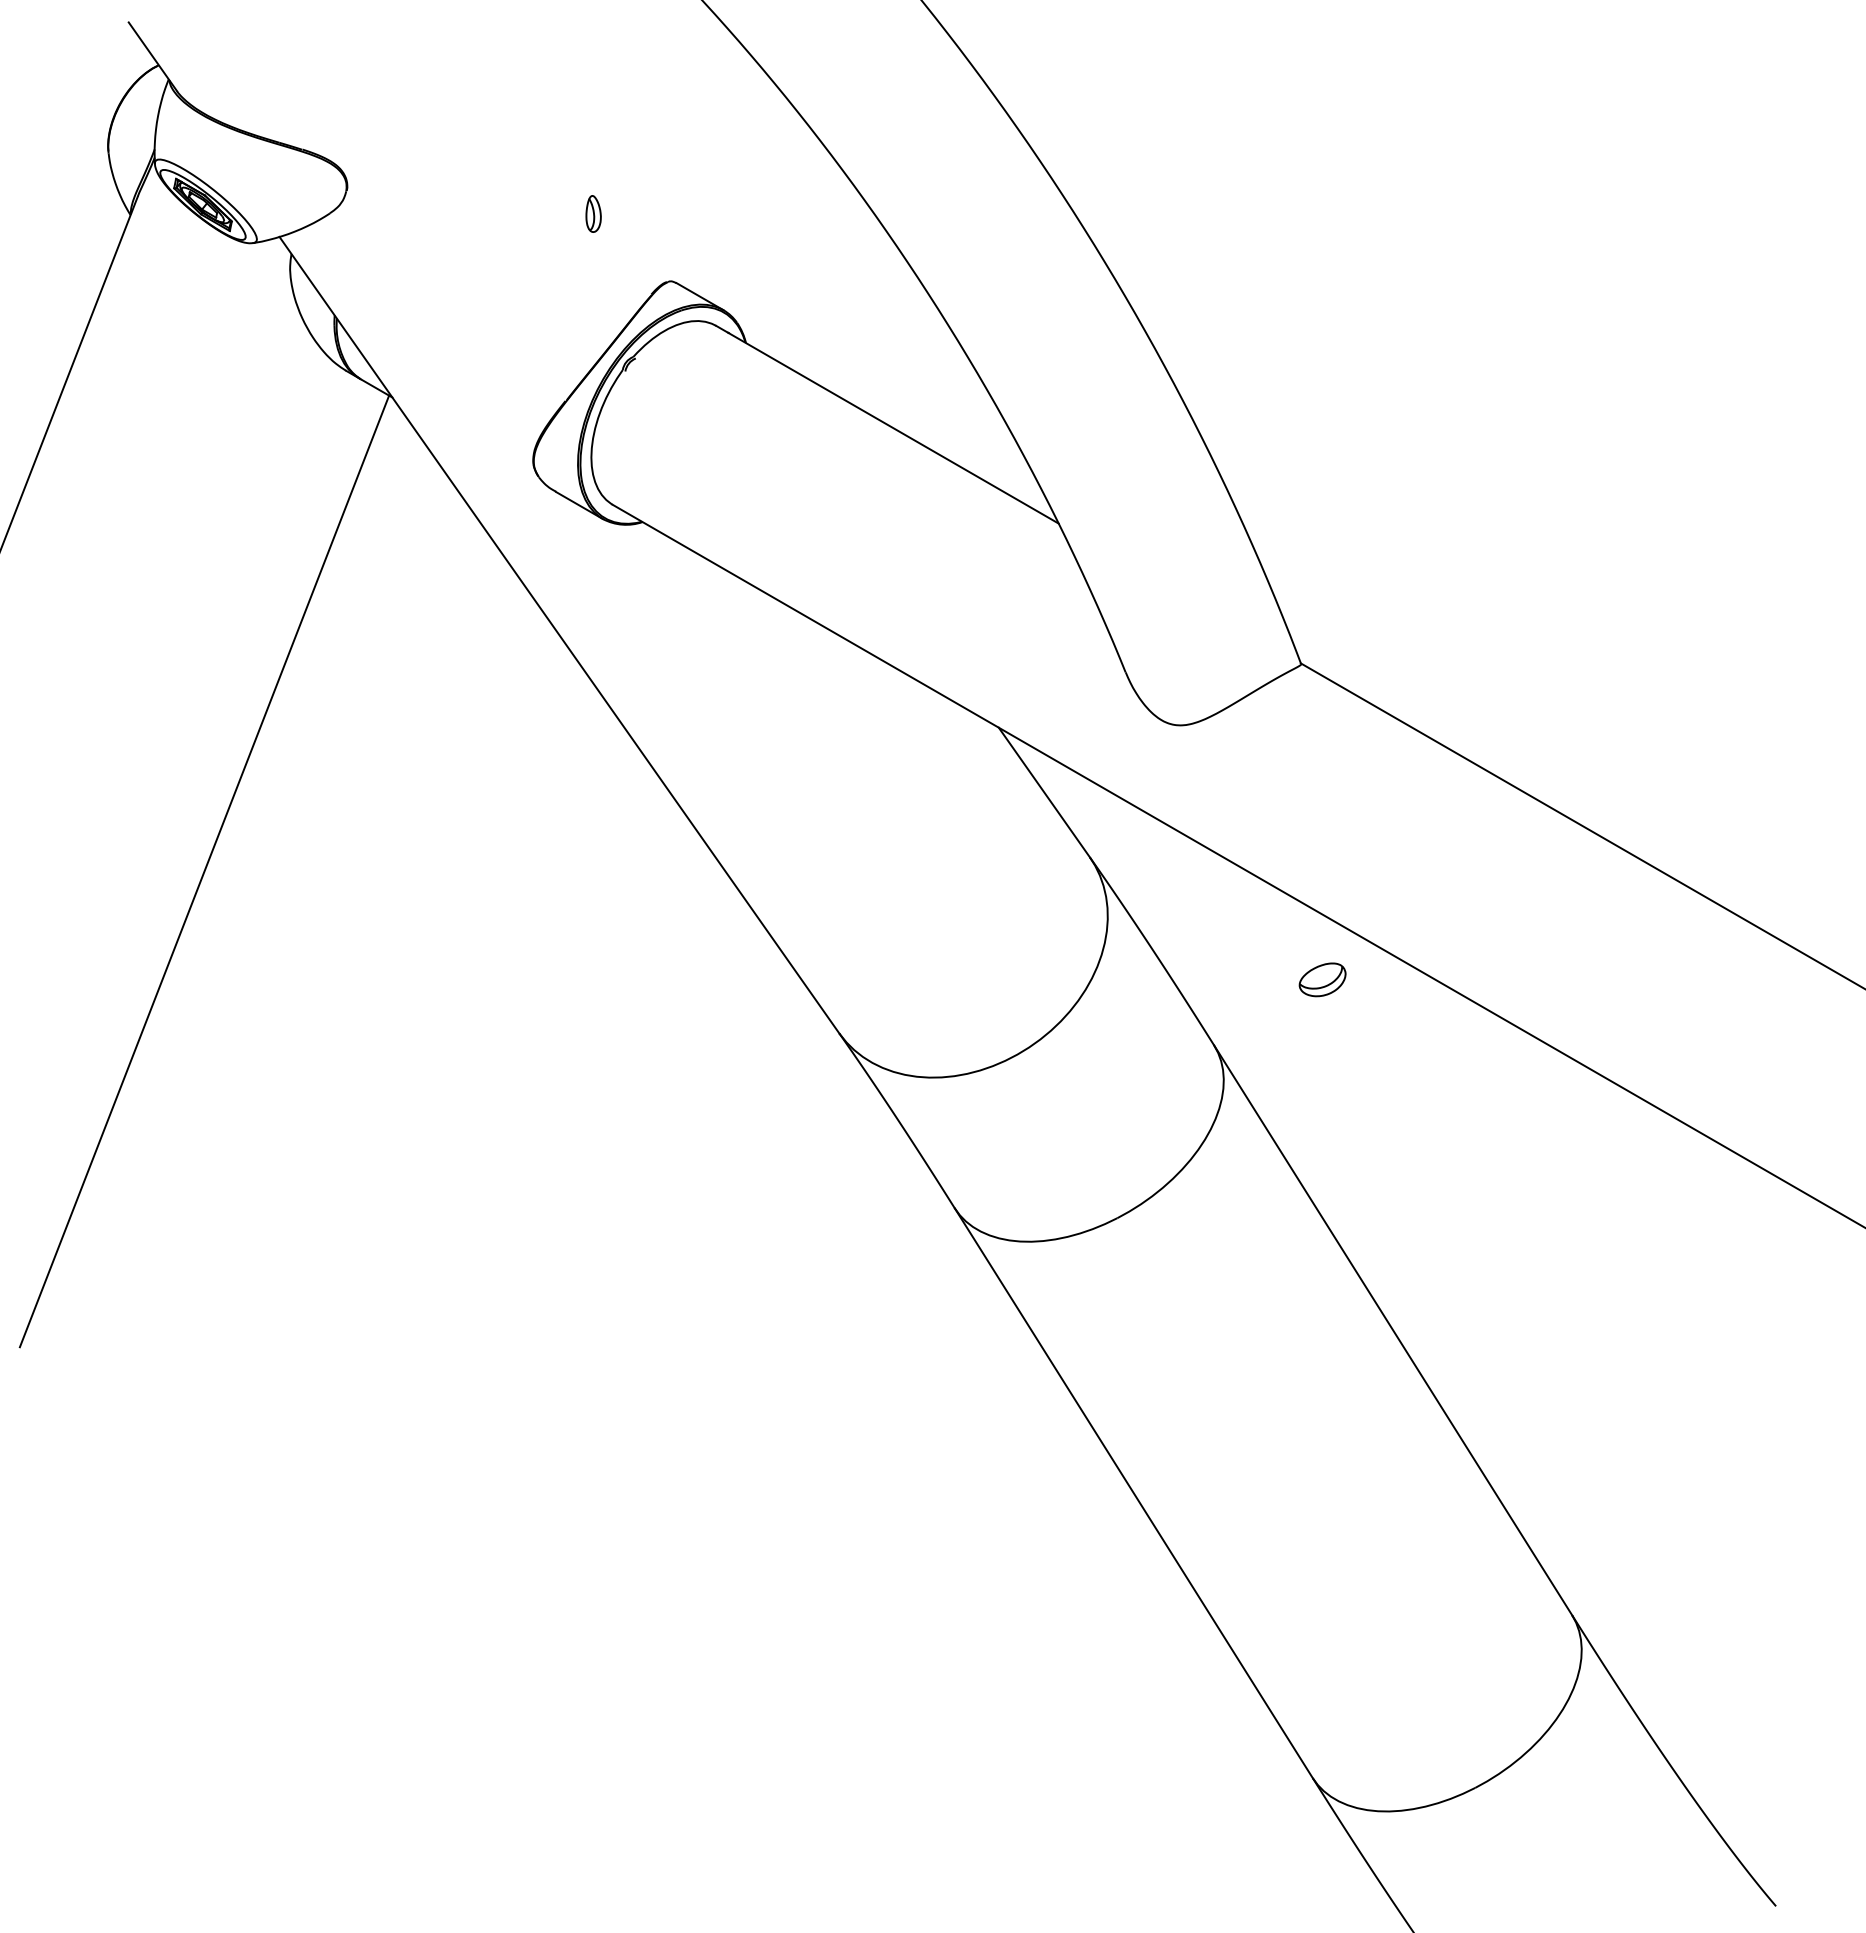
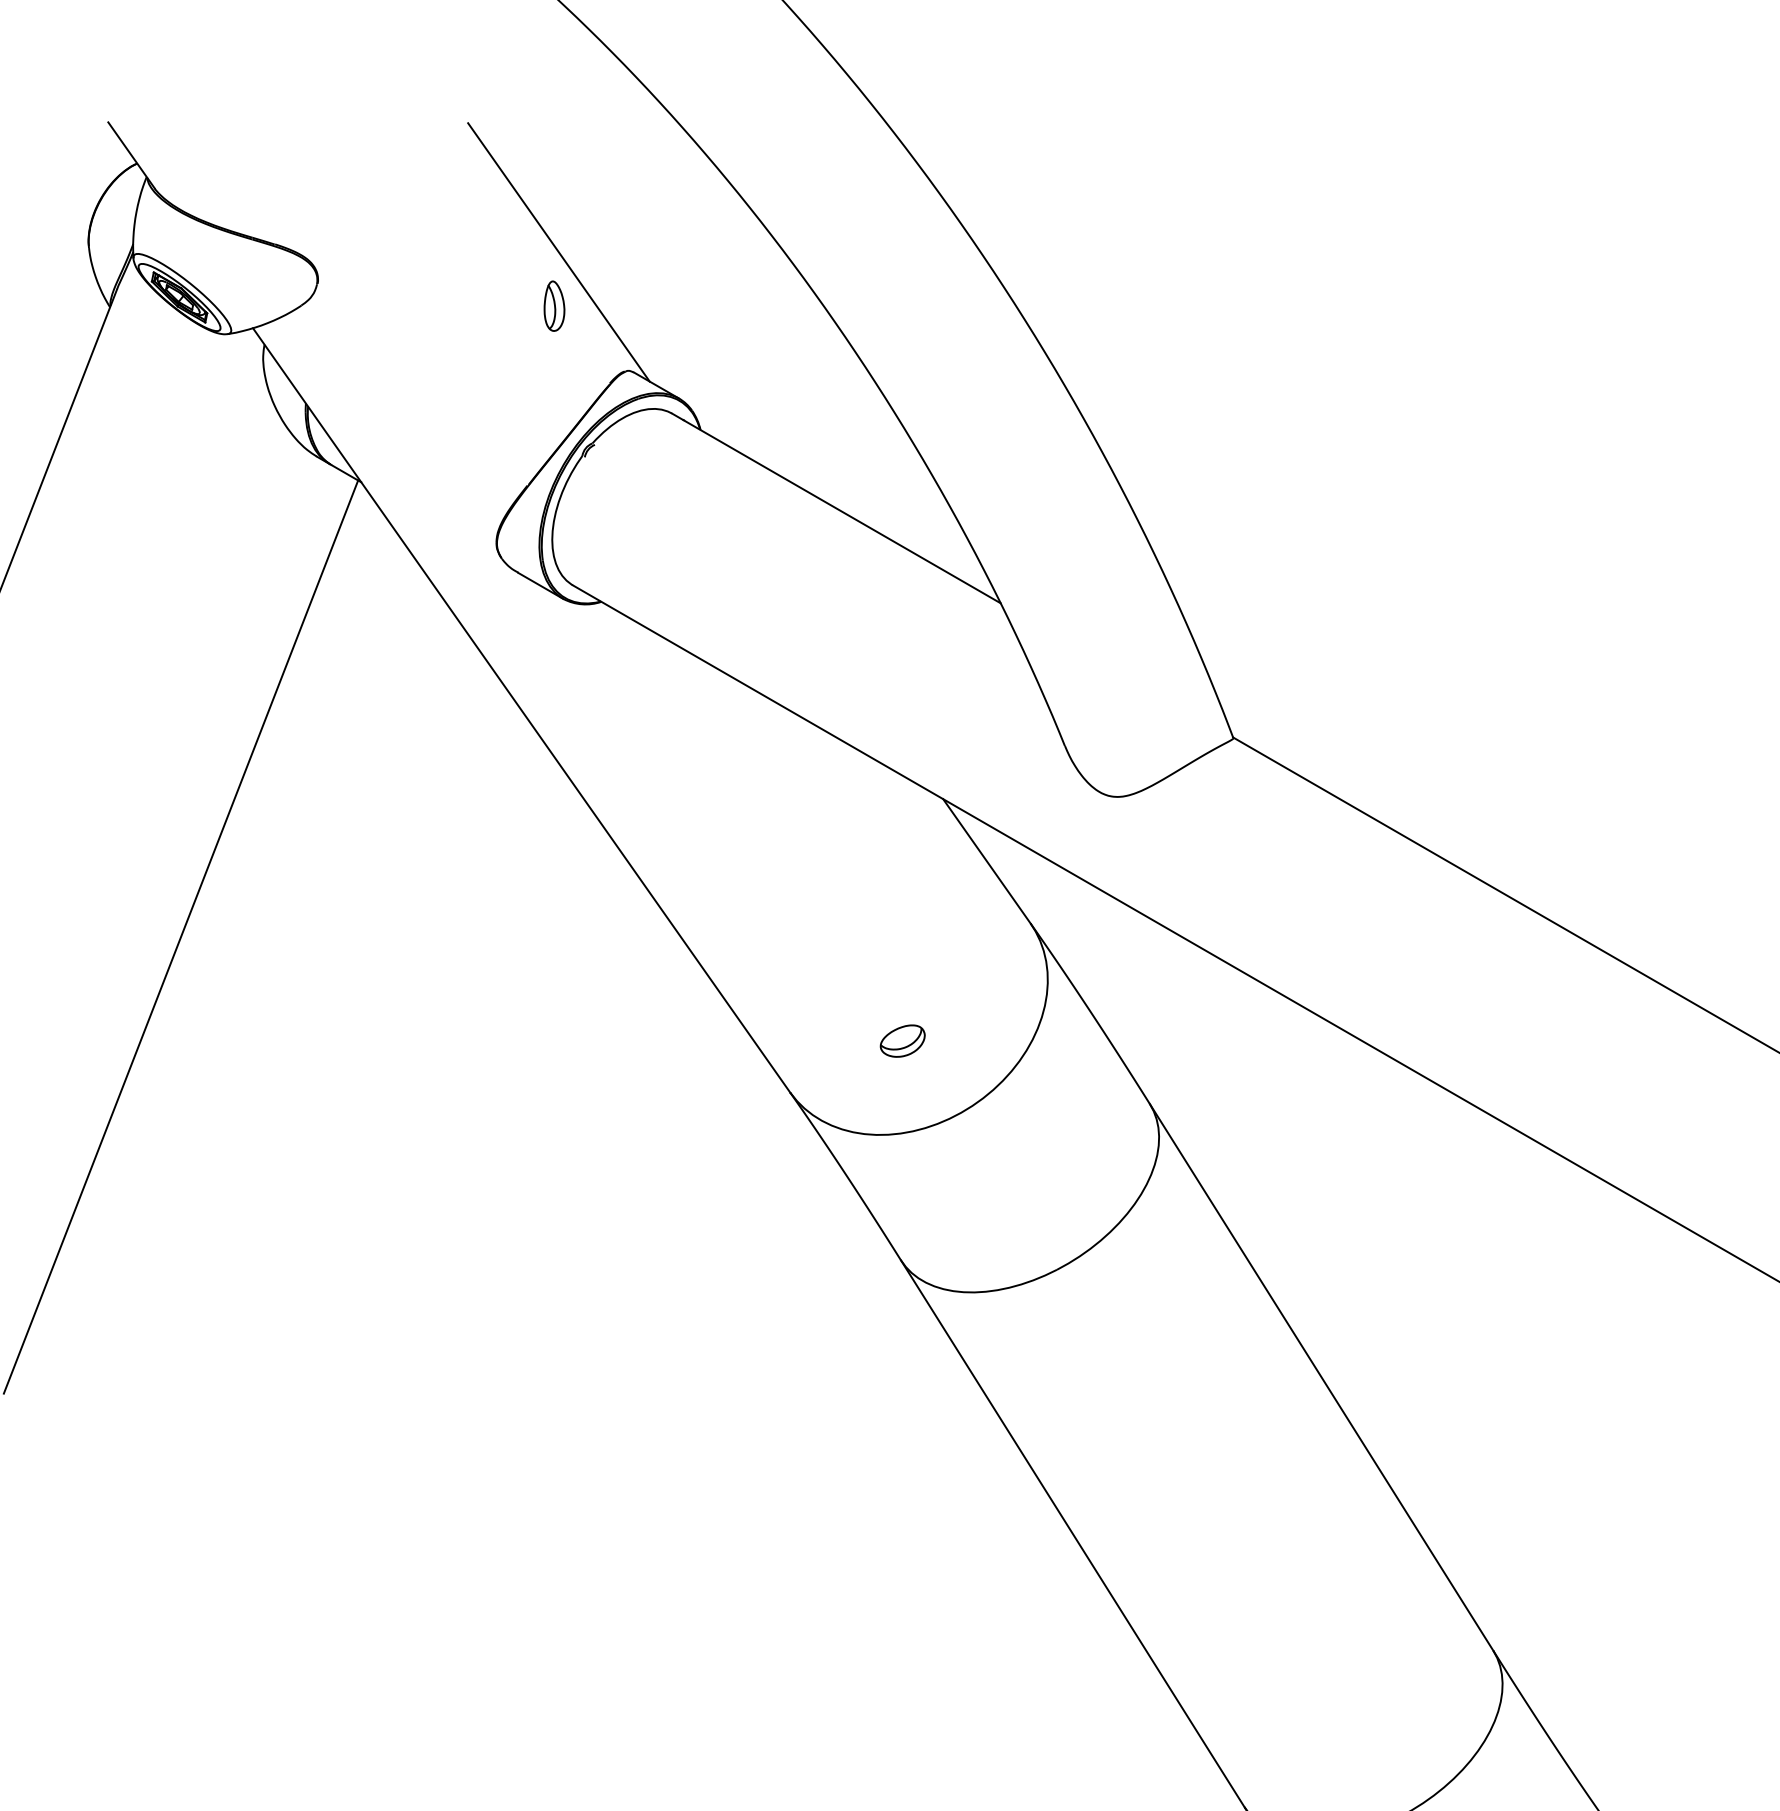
line: (597, 157) -> (558, 251), added
part: (593, 213) -> (554, 305), size x1.43
part: (1322, 979) -> (902, 1040), moved

